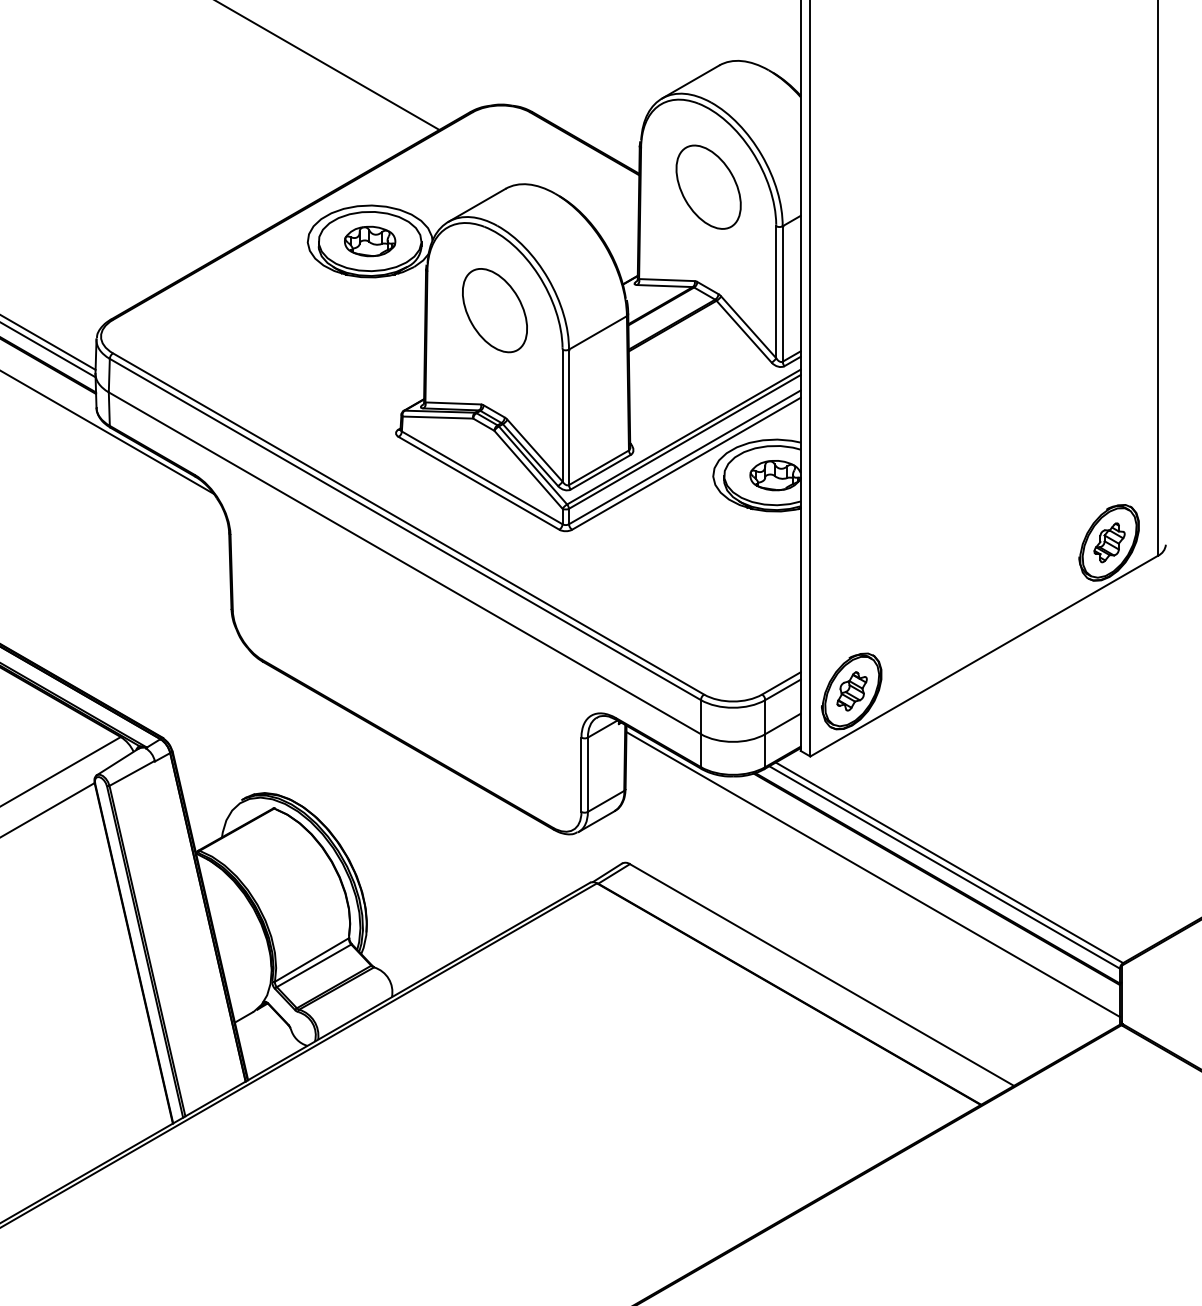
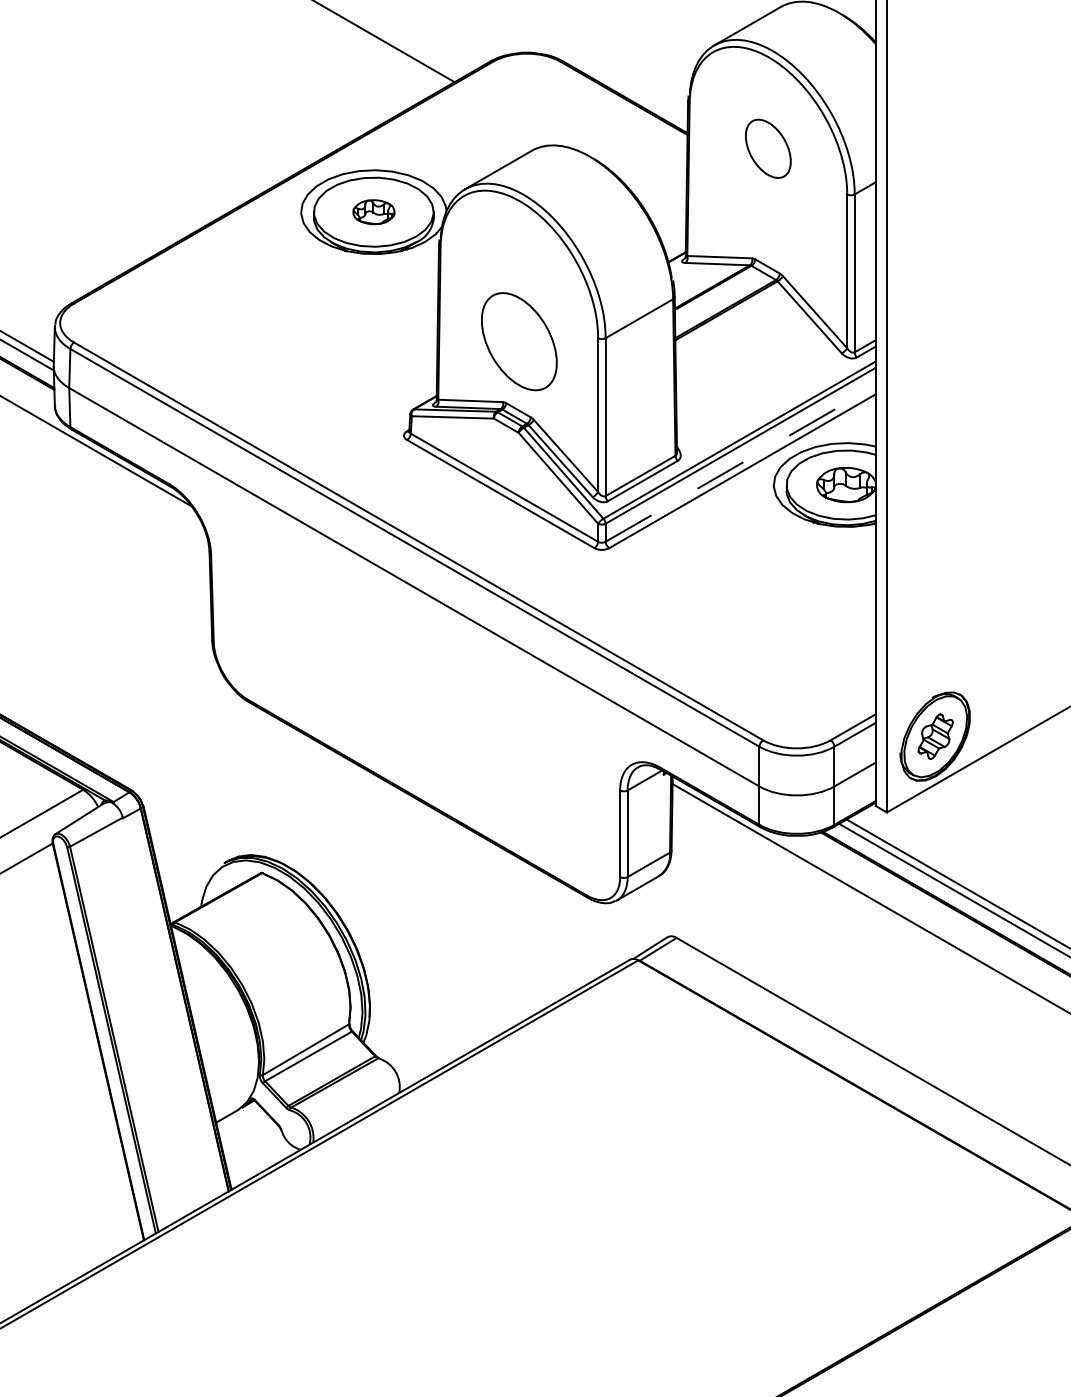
part: (708, 186) -> (768, 148), size x0.6
part: (370, 241) -> (374, 212), size x0.7
part: (494, 310) -> (518, 341), moved
line: (684, 457) -> (740, 463), solid -> dashed

